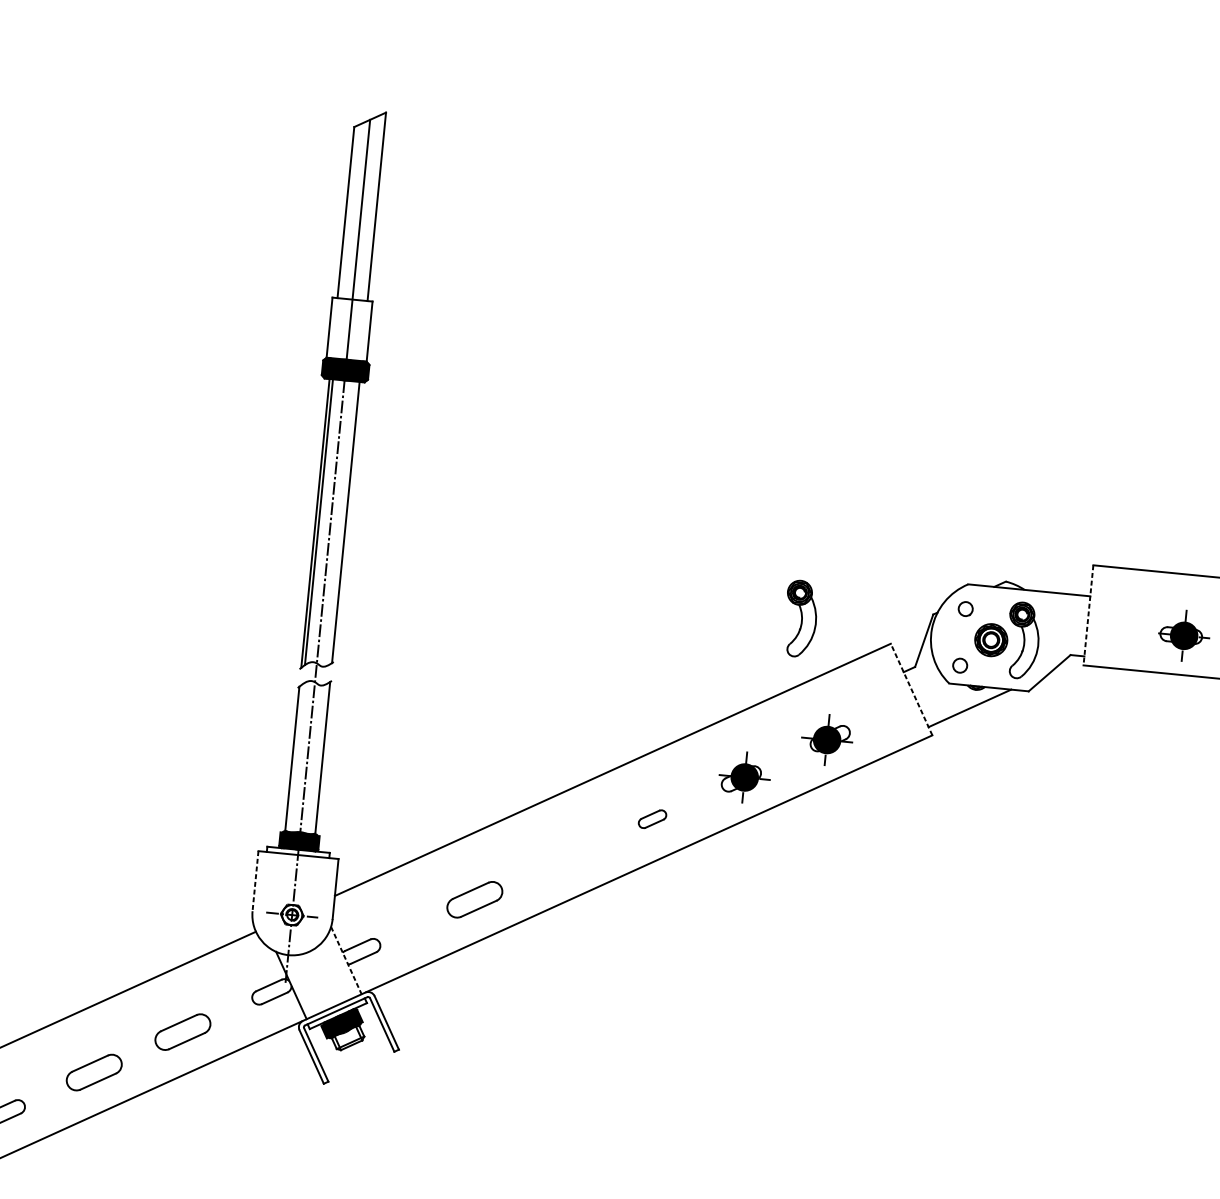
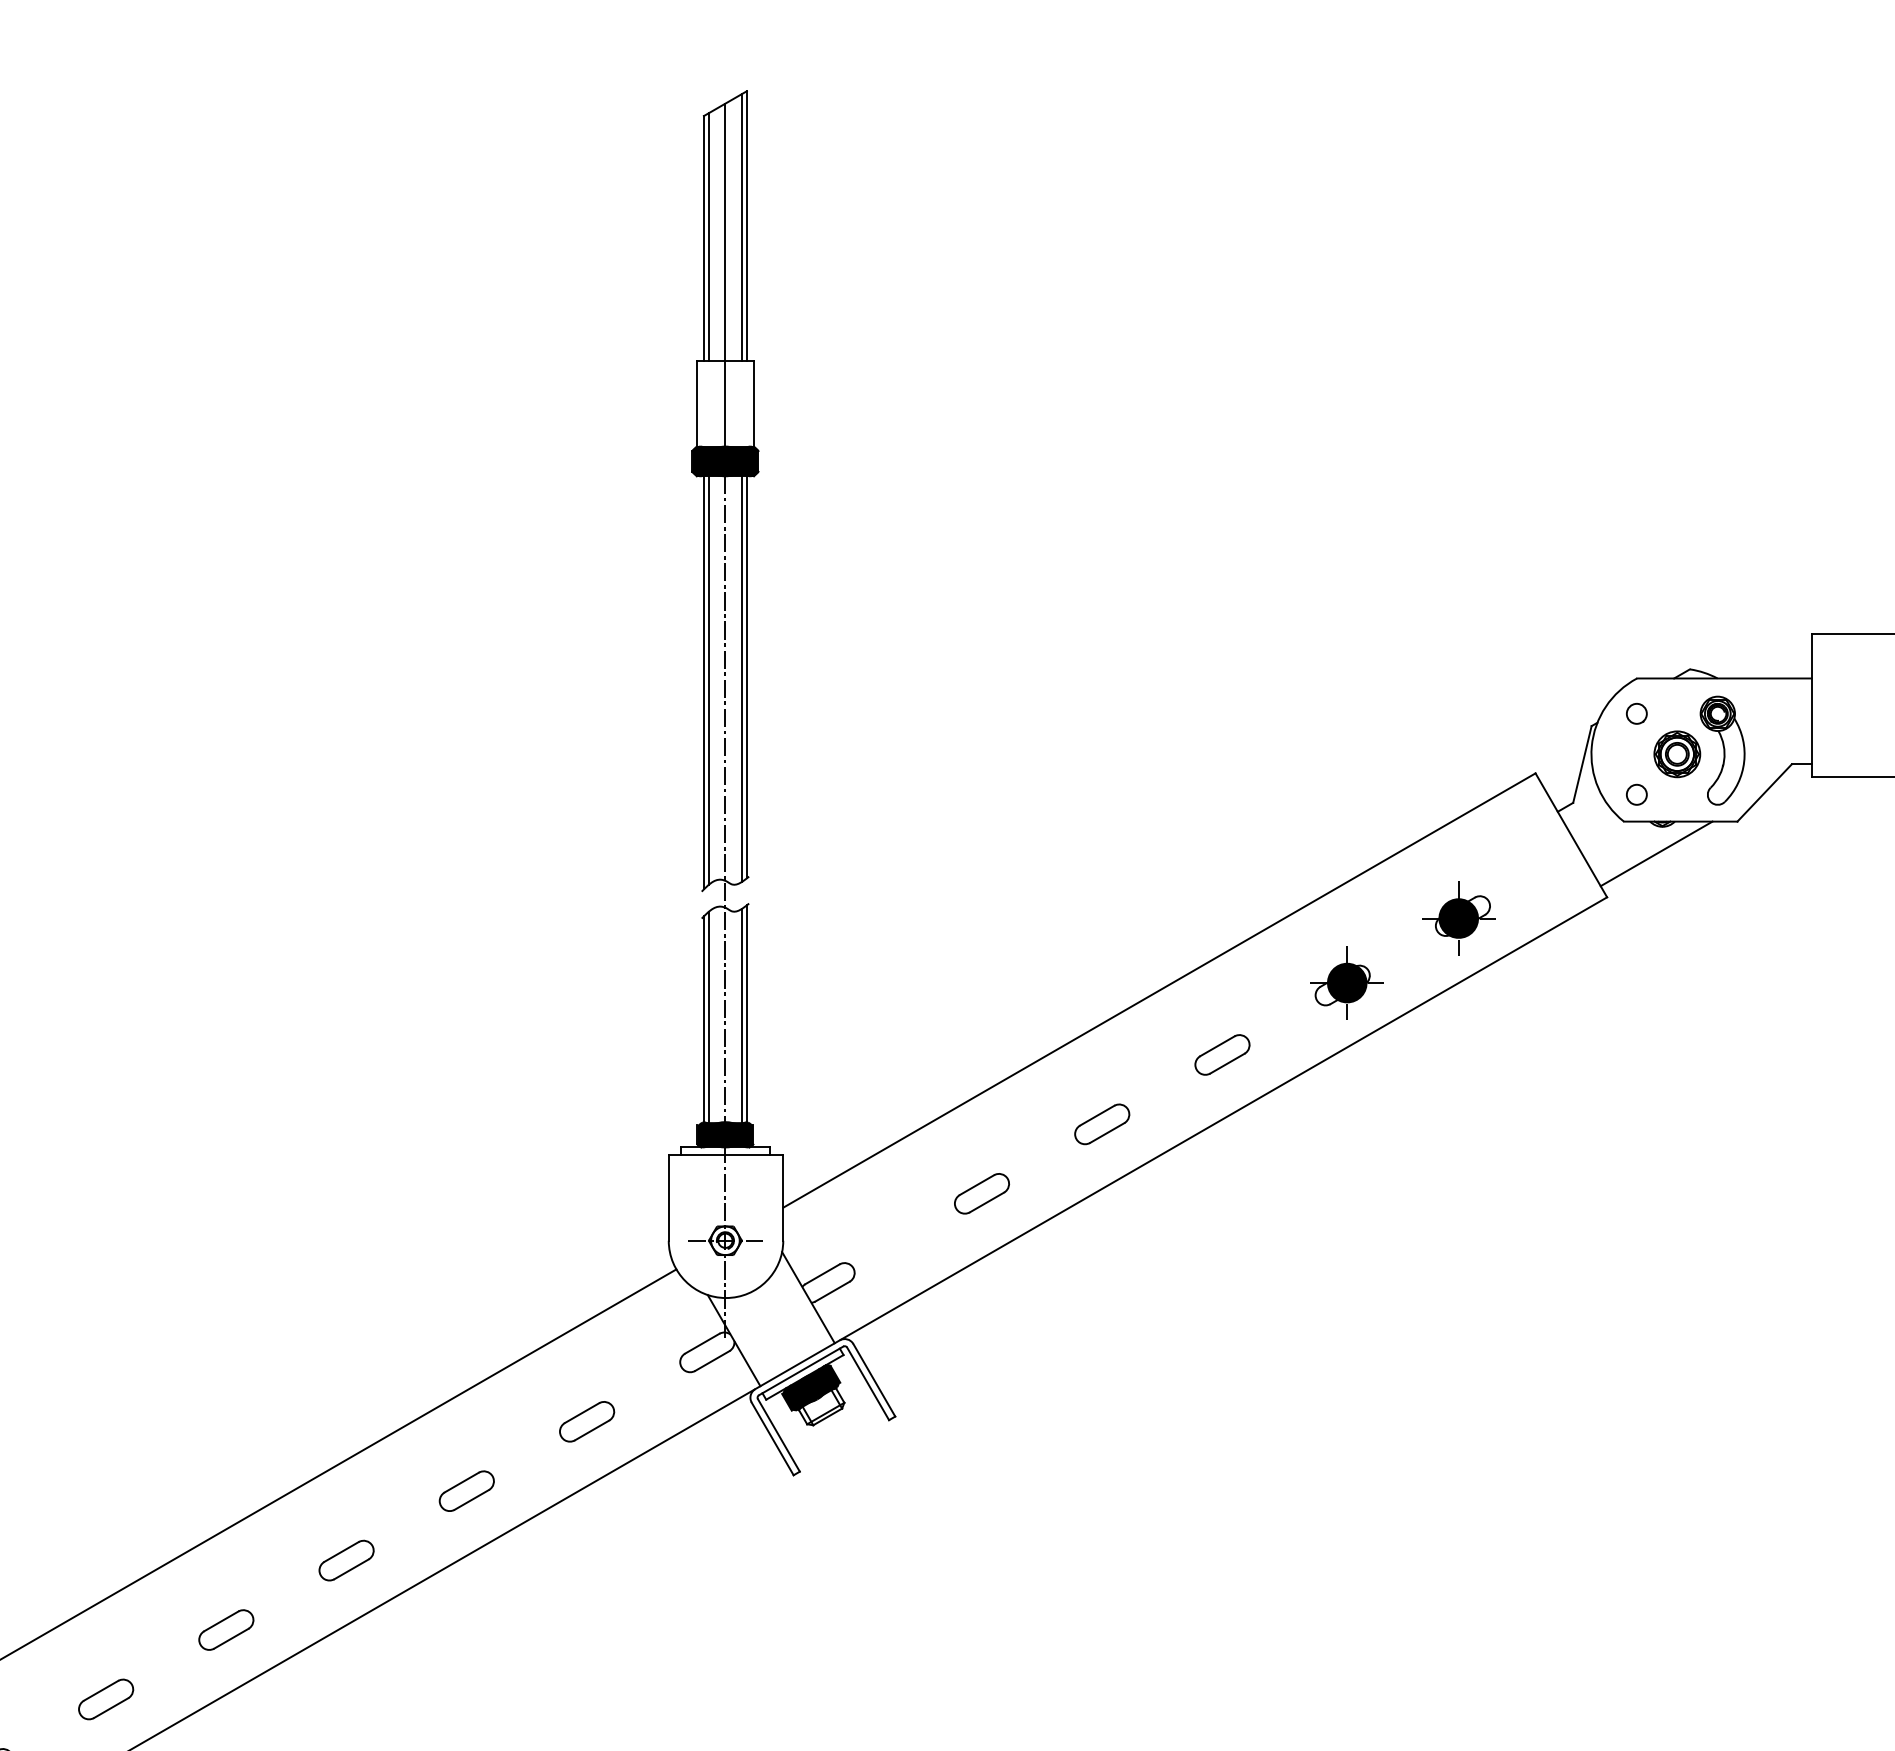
line: (373, 207) -> (742, 227), added
line: (349, 211) -> (708, 236), added
line: (342, 523) -> (742, 678), added
line: (1088, 615) -> (1811, 705), dashed -> solid
part: (800, 618) -> (1404, 750), removed
line: (911, 689) -> (1571, 835), dashed -> solid
line: (295, 757) -> (708, 1016), added
line: (319, 758) -> (742, 1015), added
part: (652, 818) -> (1222, 1054), size x1.43
part: (563, 859) -> (1102, 1124), added
line: (255, 880) -> (668, 1197), dashed -> solid
part: (474, 899) -> (981, 1193), size x0.71
line: (346, 960) -> (808, 1297), dashed -> solid
part: (183, 1032) -> (587, 1421), size x0.71
part: (94, 1071) -> (466, 1490), size x0.71

